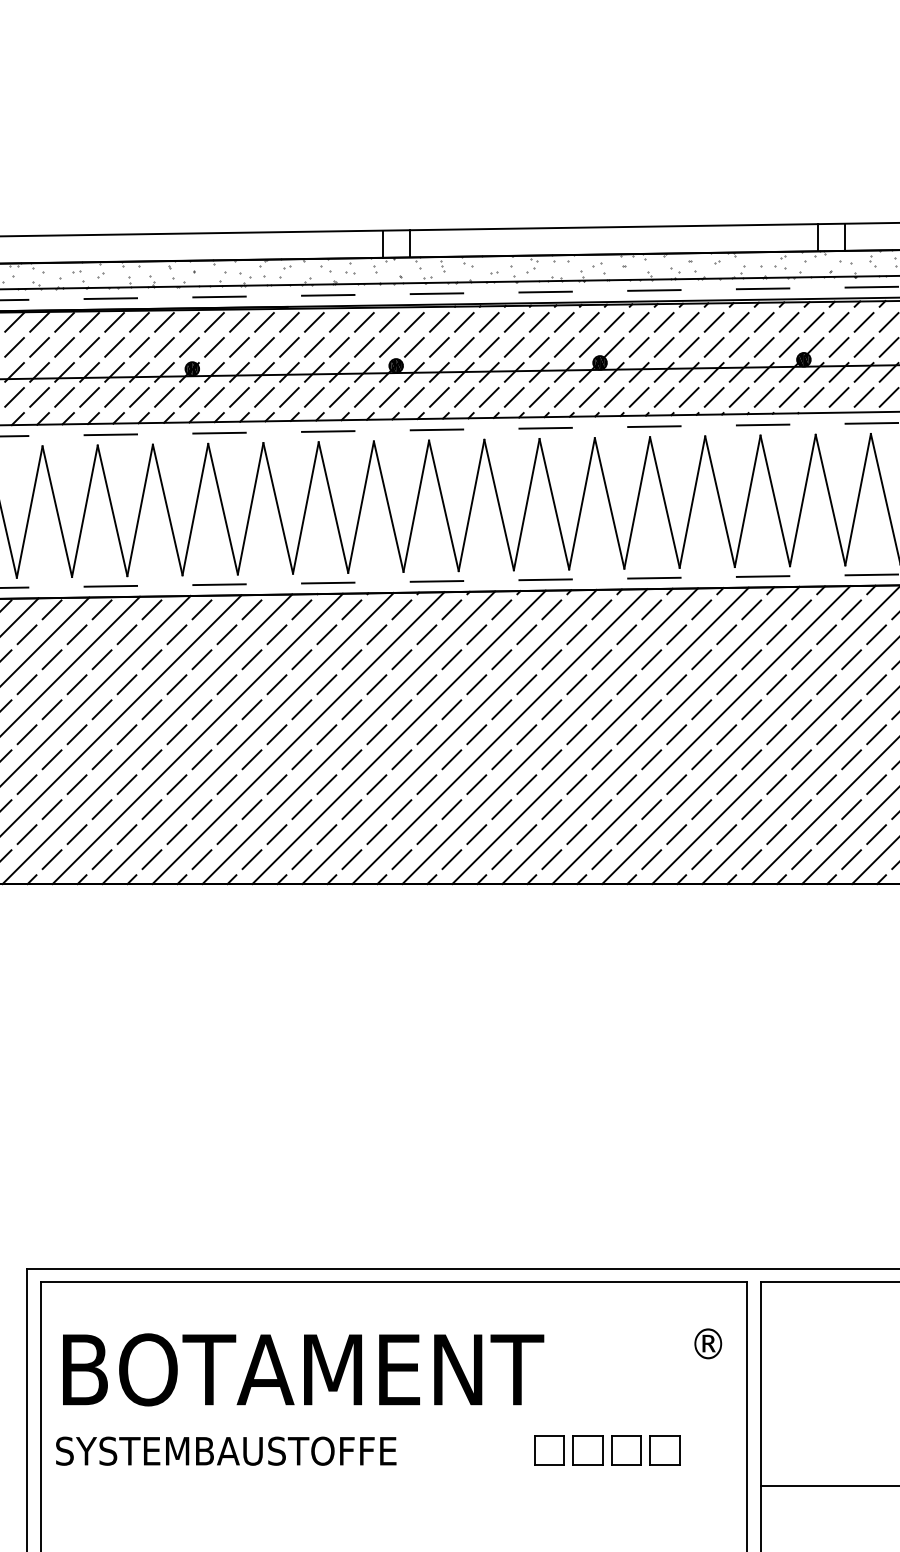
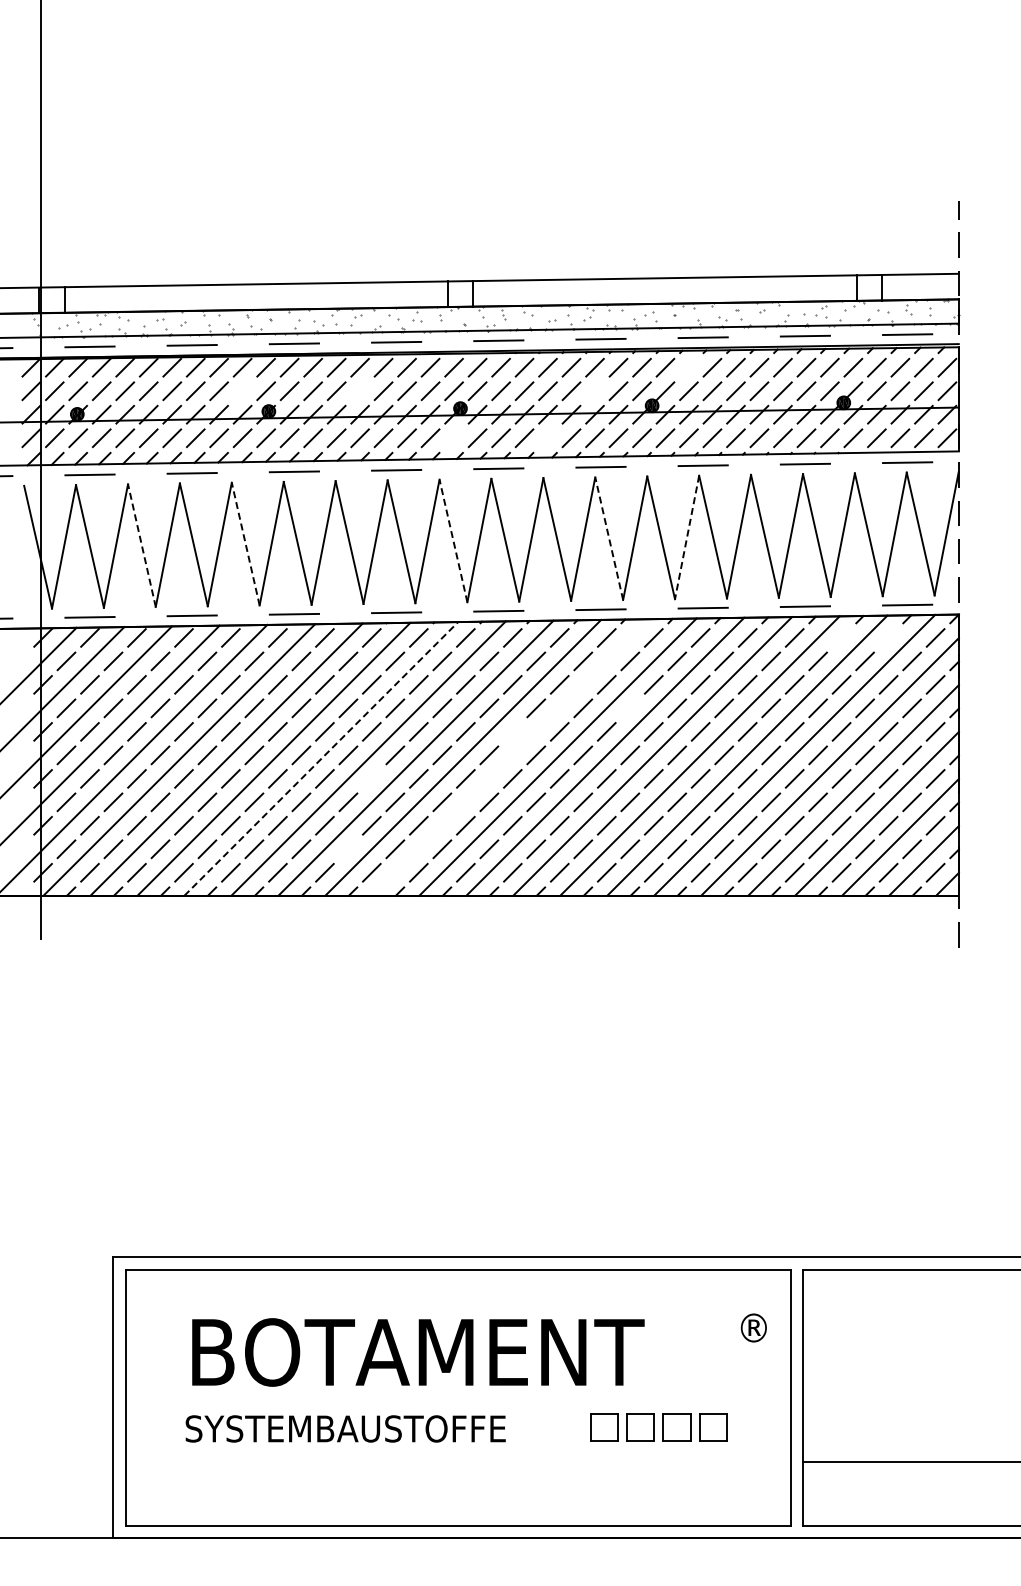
line: (638, 322) -> (688, 367), removed
line: (164, 347) -> (242, 391), removed
line: (288, 347) -> (359, 391), removed
line: (538, 347) -> (594, 391), removed
line: (388, 397) -> (453, 438), removed
line: (488, 397) -> (547, 438), removed
line: (637, 502) -> (687, 537), solid -> dashed
line: (554, 504) -> (609, 538), solid -> dashed
line: (388, 506) -> (453, 540), solid -> dashed
line: (167, 510) -> (245, 544), solid -> dashed
line: (56, 511) -> (141, 545), solid -> dashed
line: (801, 609) -> (841, 637), removed
line: (851, 609) -> (888, 637), removed
line: (577, 684) -> (630, 708), removed
line: (451, 709) -> (512, 731), removed
line: (449, 737) -> (510, 757), removed
line: (248, 738) -> (321, 758), solid -> dashed
line: (301, 759) -> (371, 778), removed
line: (277, 834) -> (348, 849), removed
text: (303, 1369) -> (418, 1352), moved
text: (226, 1450) -> (345, 1428), moved

